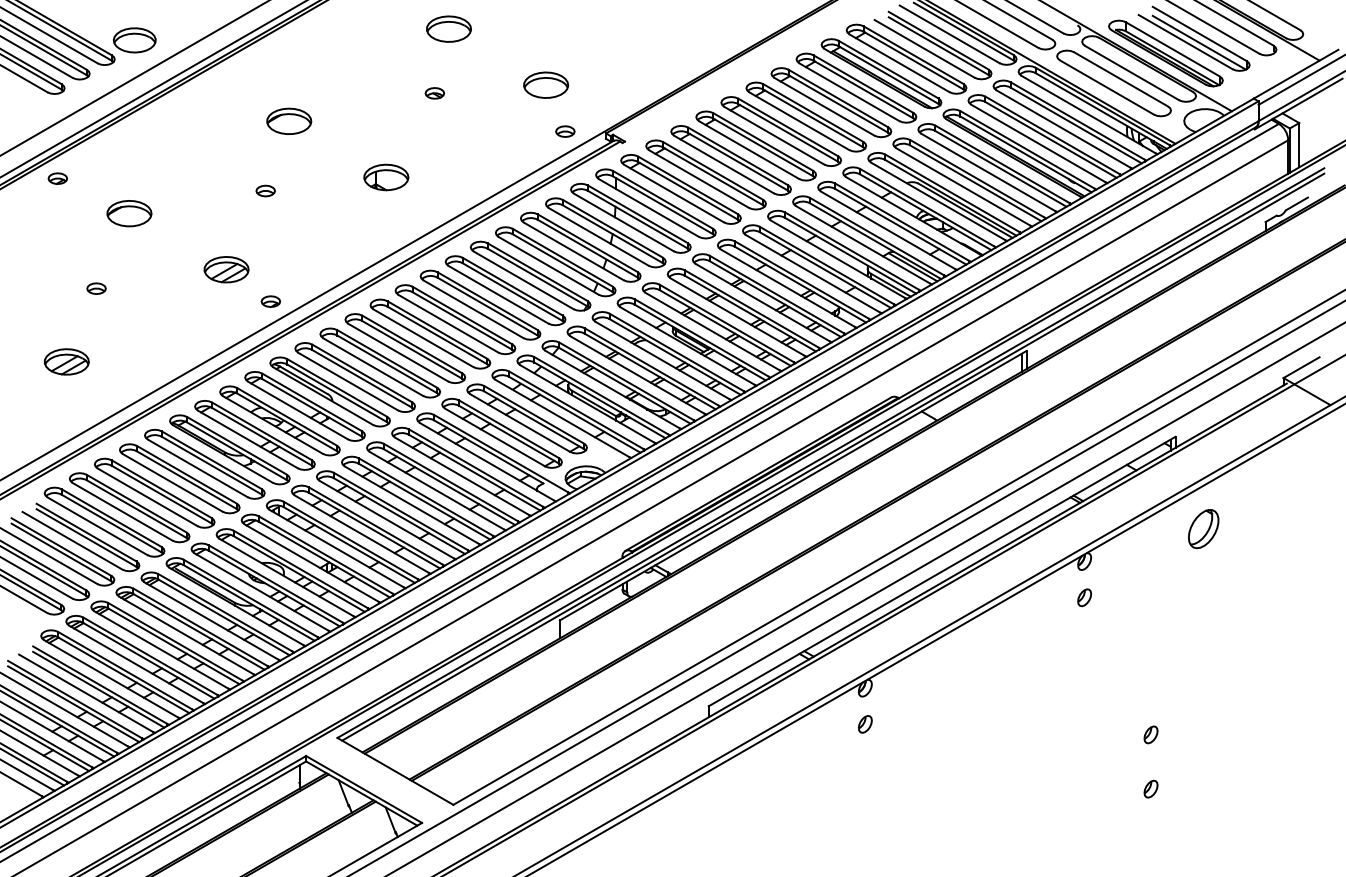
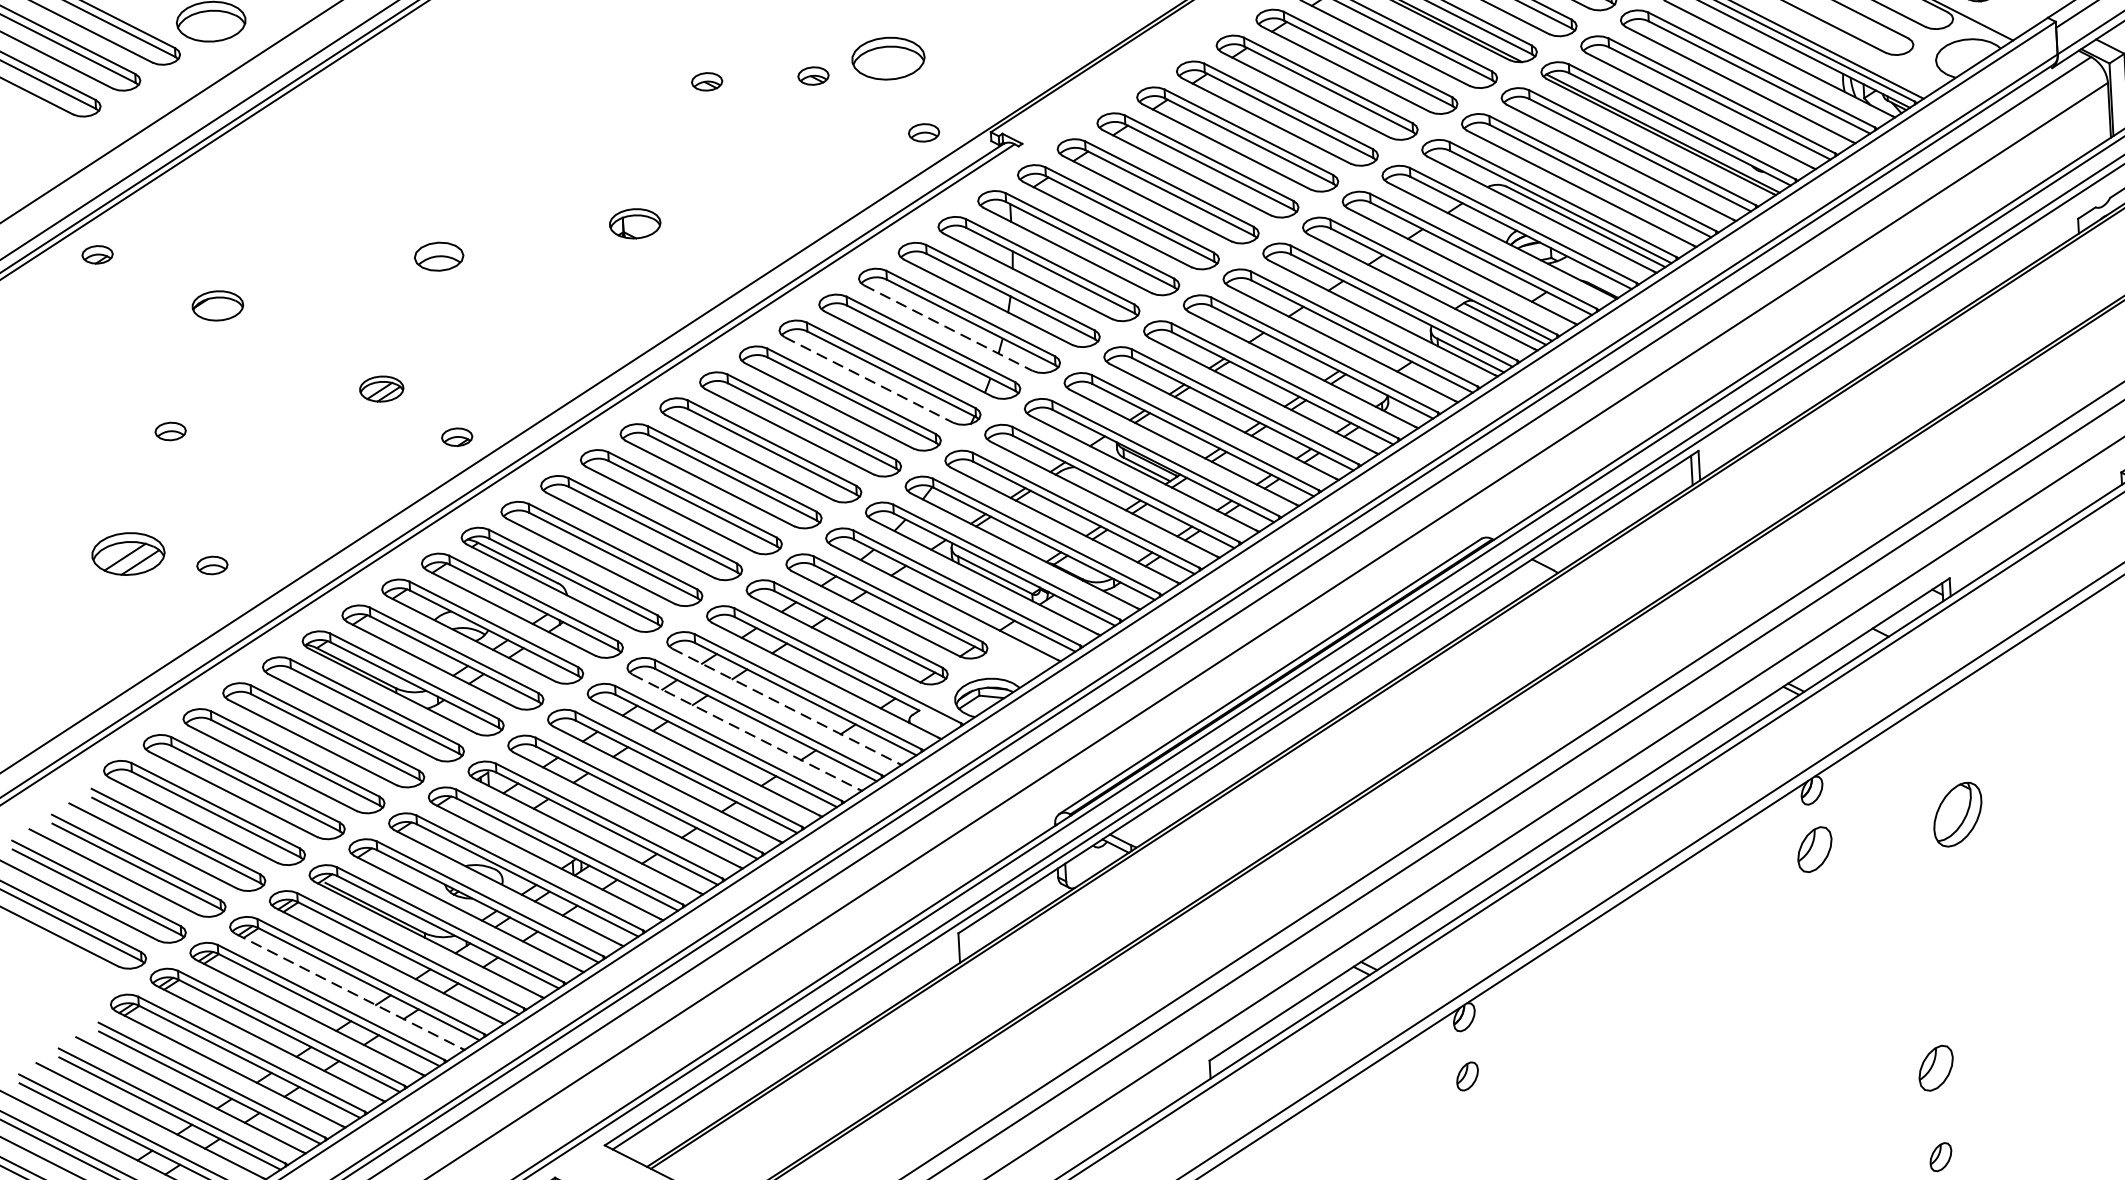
part: (499, 93) -> (812, 76), added
part: (289, 120) -> (471, 139), removed
part: (386, 177) -> (635, 223), size x0.7
part: (265, 190) -> (438, 255), size x1.6
part: (129, 213) -> (217, 305), size x0.7
line: (573, 251) -> (947, 328), solid -> dashed
part: (226, 269) -> (381, 388), size x0.6
line: (523, 280) -> (868, 380), solid -> dashed
part: (117, 371) -> (212, 565), added
line: (462, 476) -> (786, 706), solid -> dashed
line: (437, 490) -> (746, 731), solid -> dashed
part: (1203, 529) -> (1957, 815), moved
part: (1084, 597) -> (1815, 849), size x1.6
line: (186, 635) -> (348, 991), solid -> dashed
part: (1150, 734) -> (1935, 1067), size x1.6

